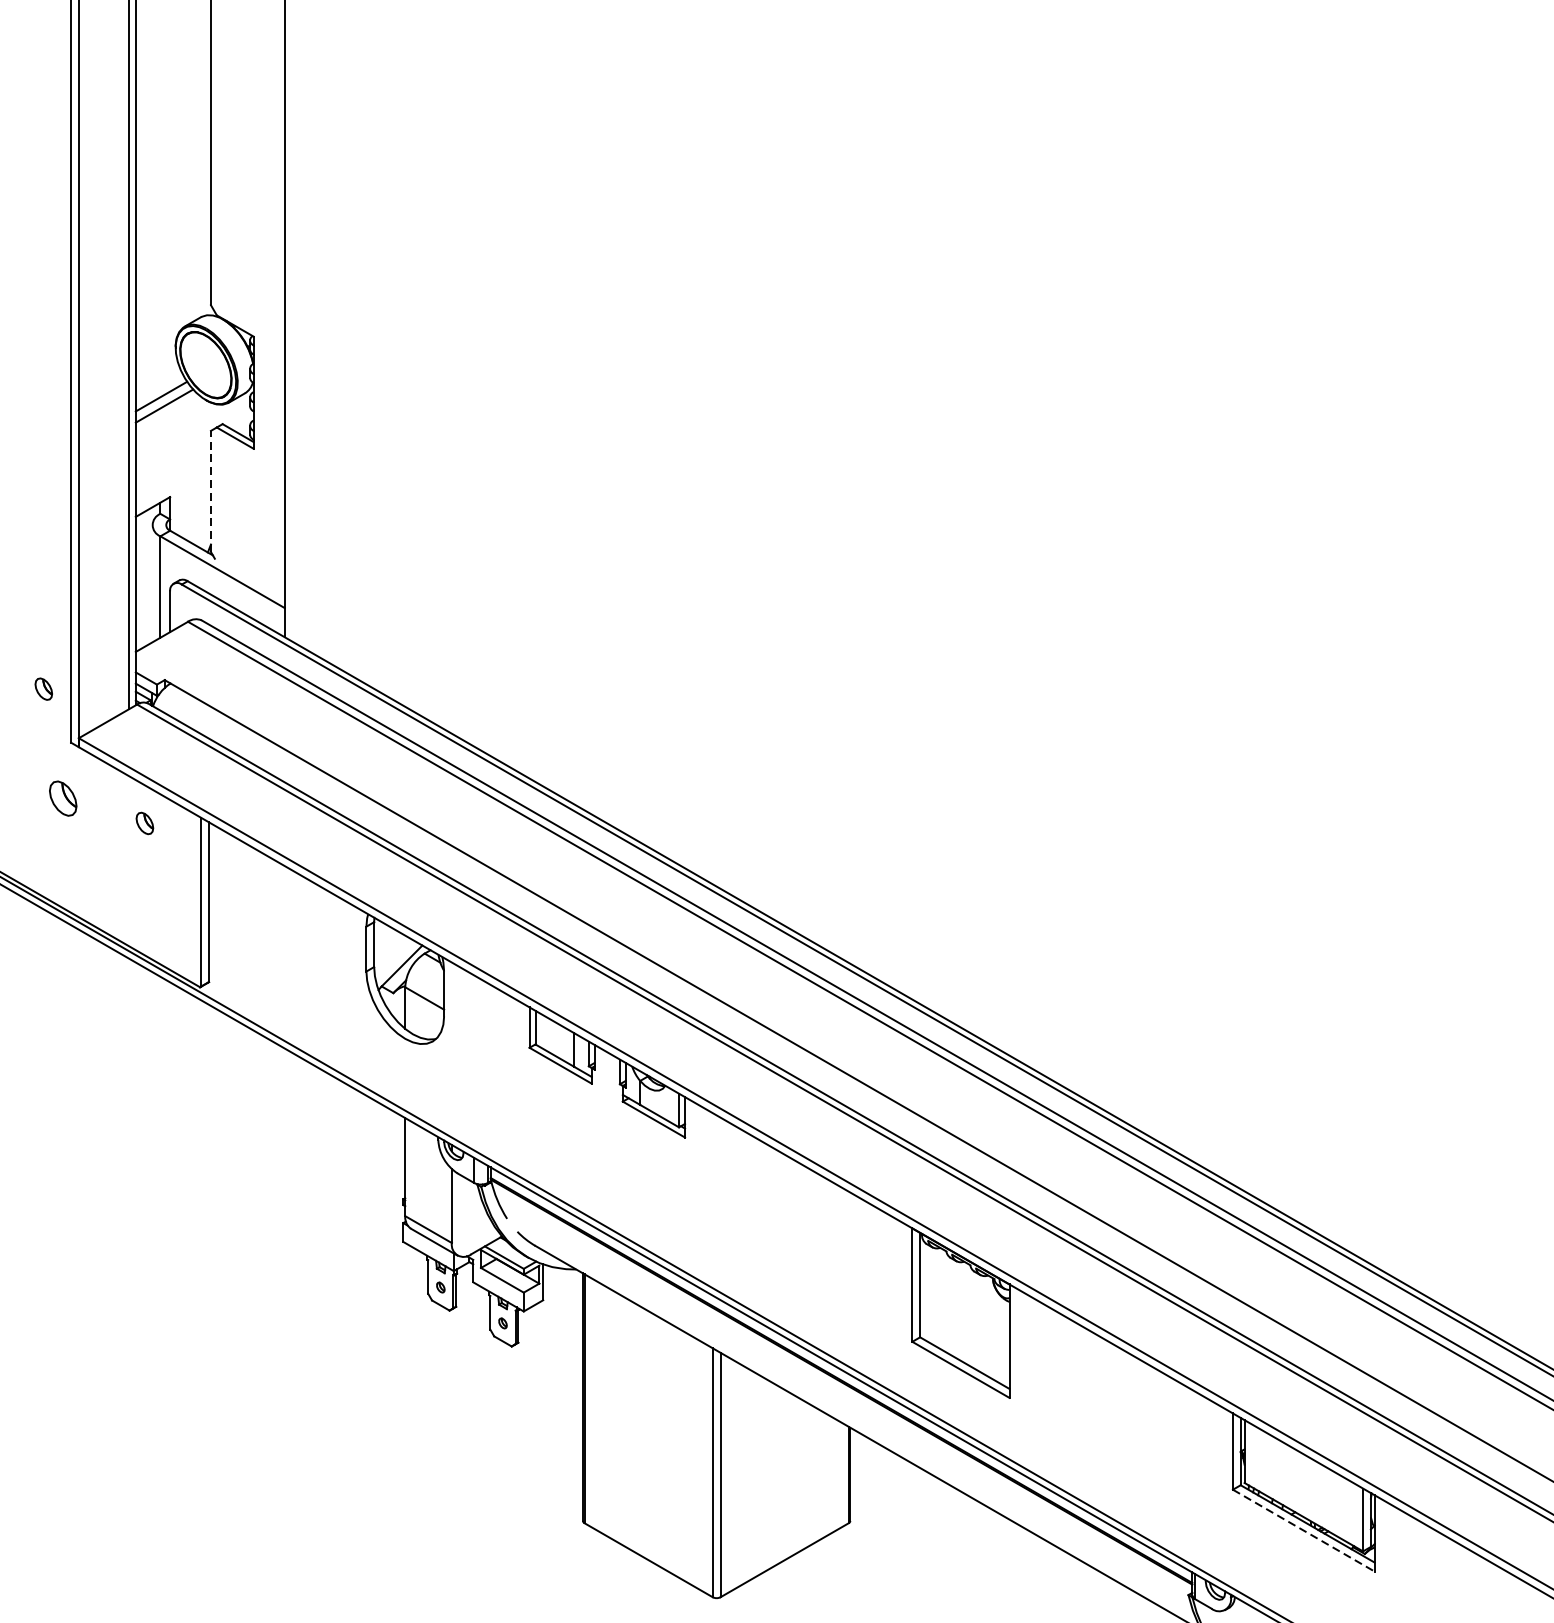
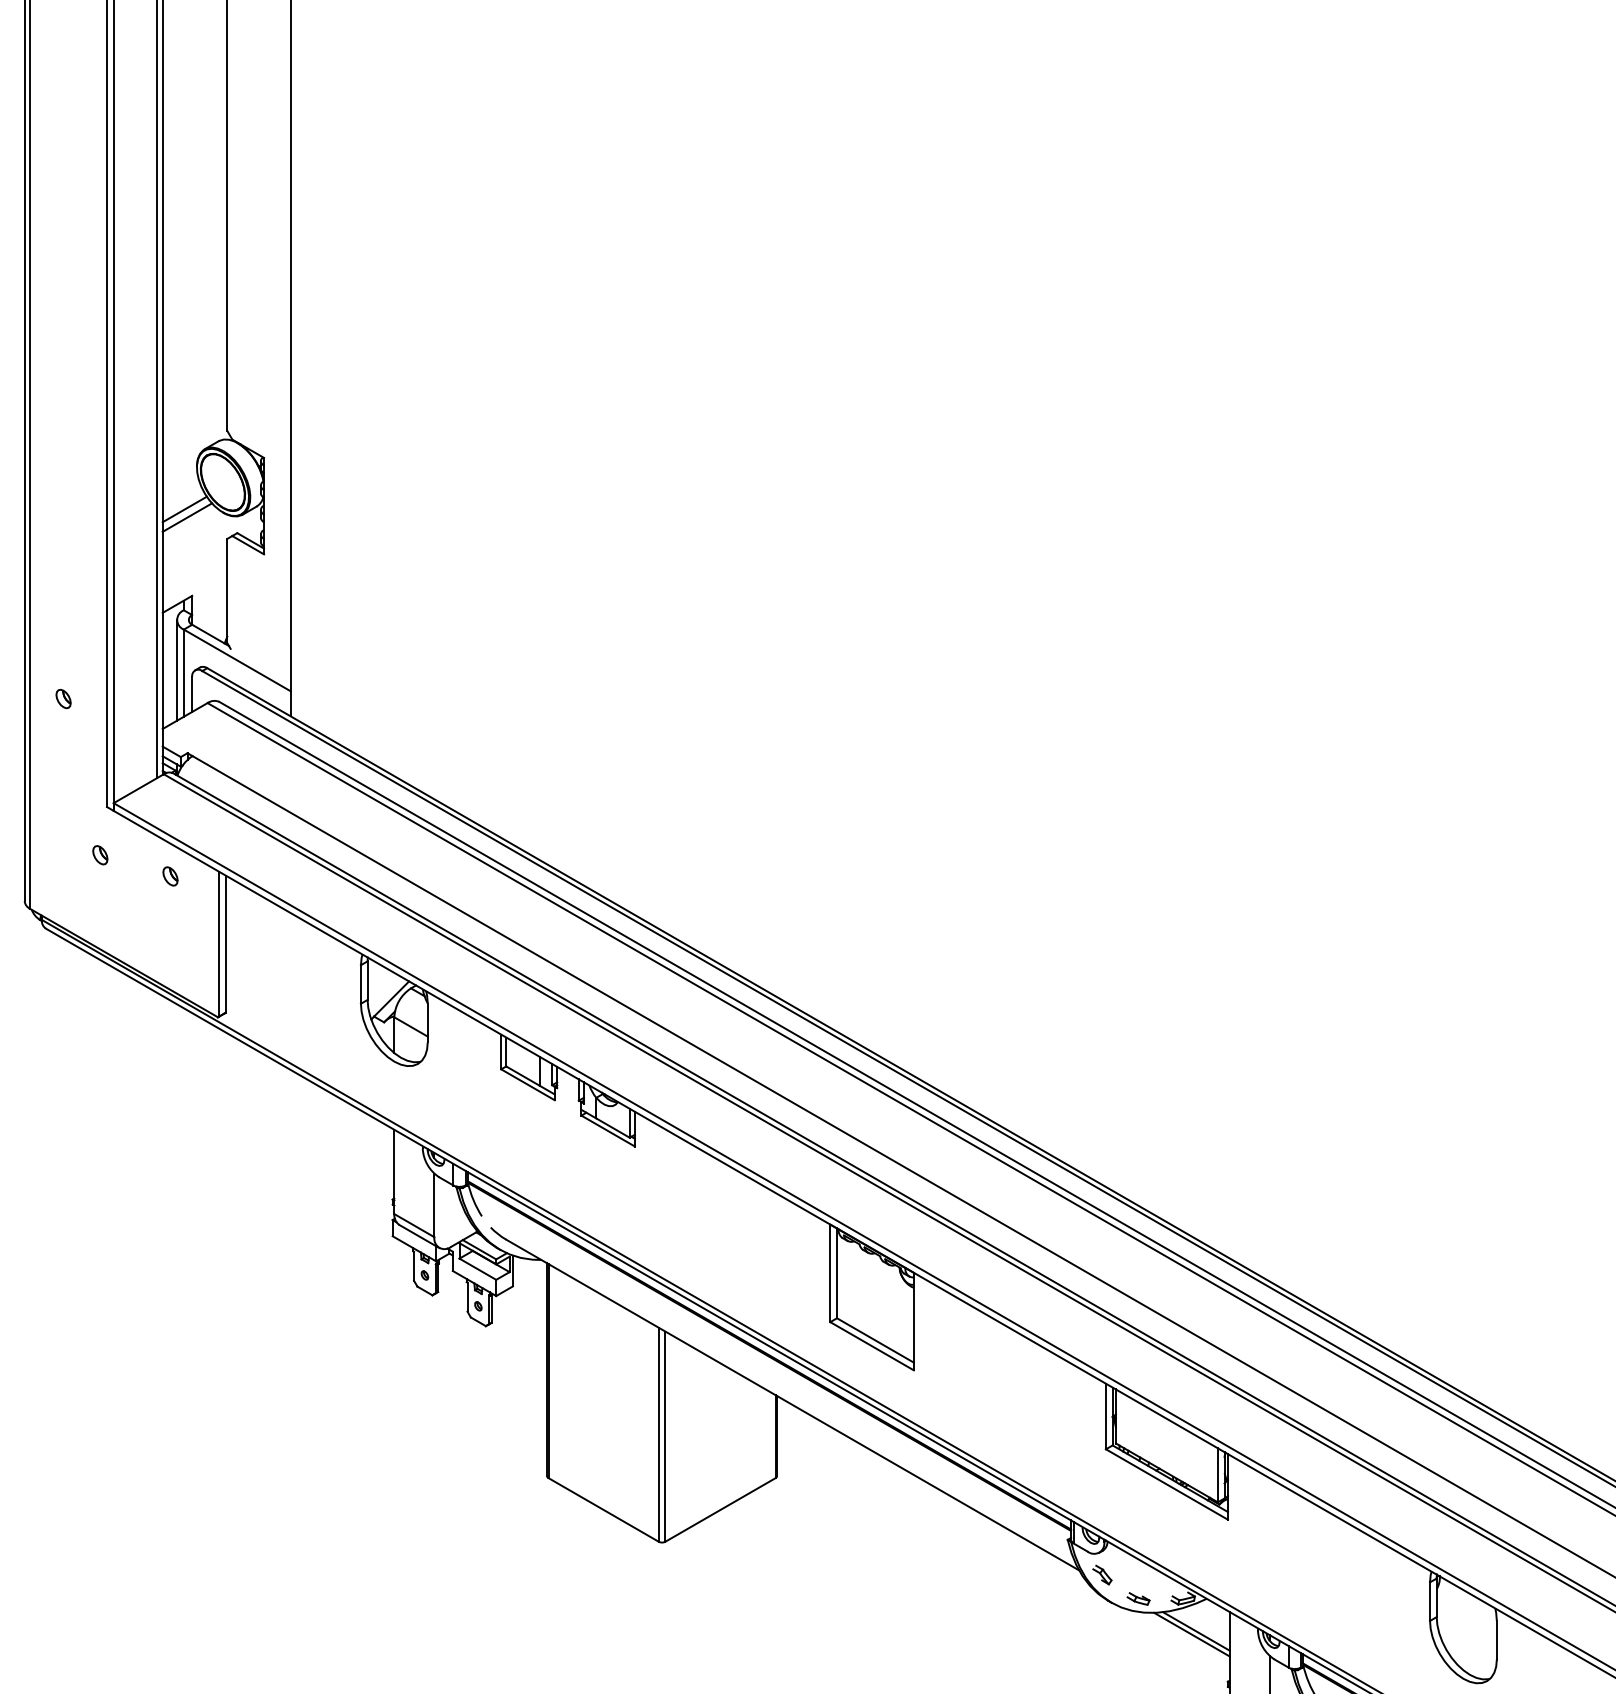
line: (211, 490) -> (227, 590), dashed -> solid
line: (151, 582) -> (176, 669), added
part: (43, 688) -> (63, 698), moved
part: (63, 799) -> (100, 855), size x0.62
line: (1304, 1530) -> (1167, 1484), dashed -> solid

